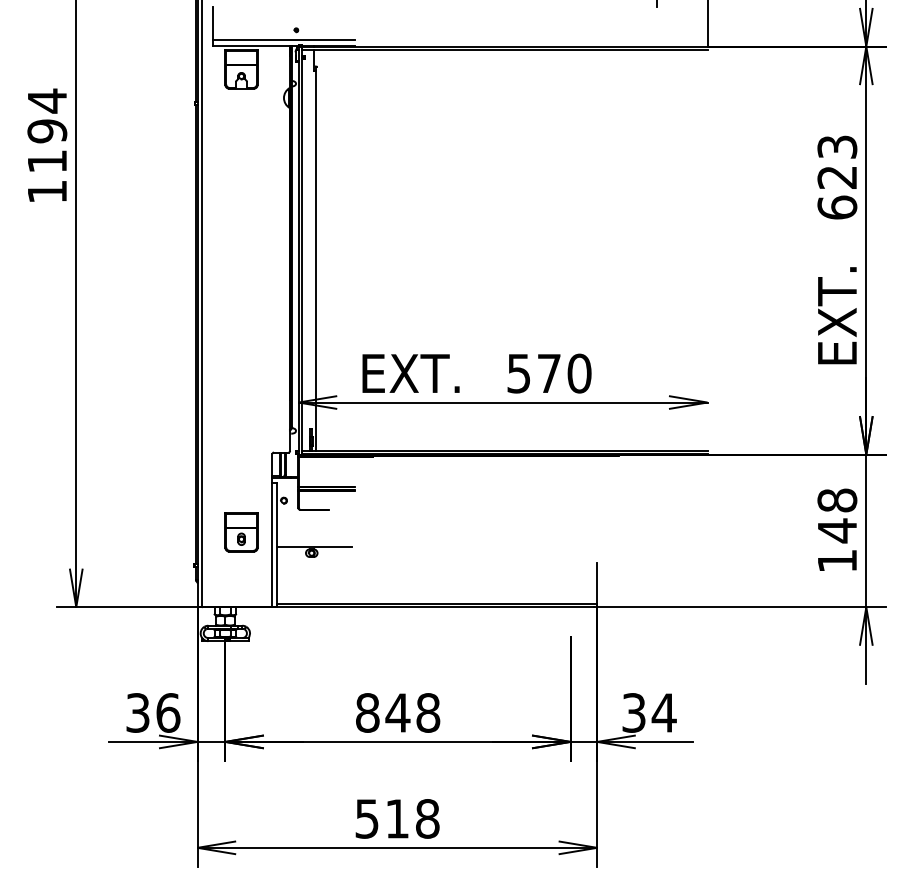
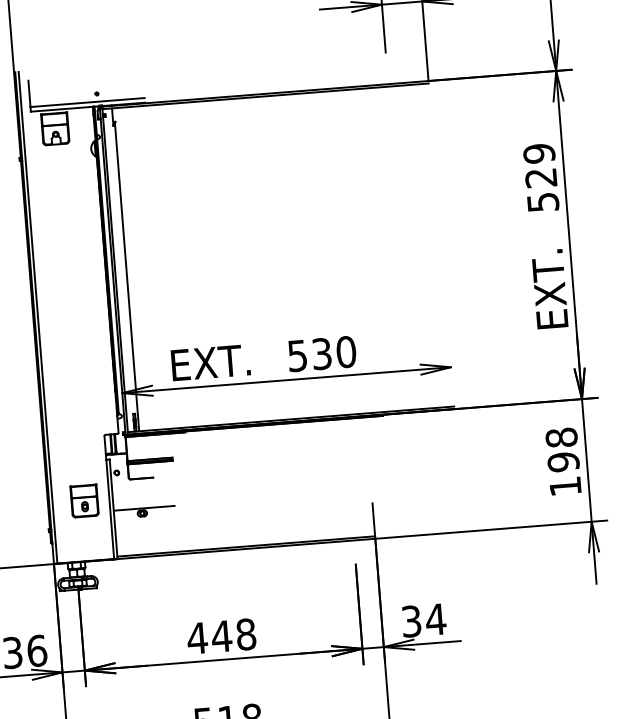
text: (837, 177) -> (541, 178), 623 -> 529
text: (548, 373) -> (321, 353), 570 -> 530
text: (837, 530) -> (563, 461), 148 -> 198
text: (367, 712) -> (197, 637), 848 -> 448

